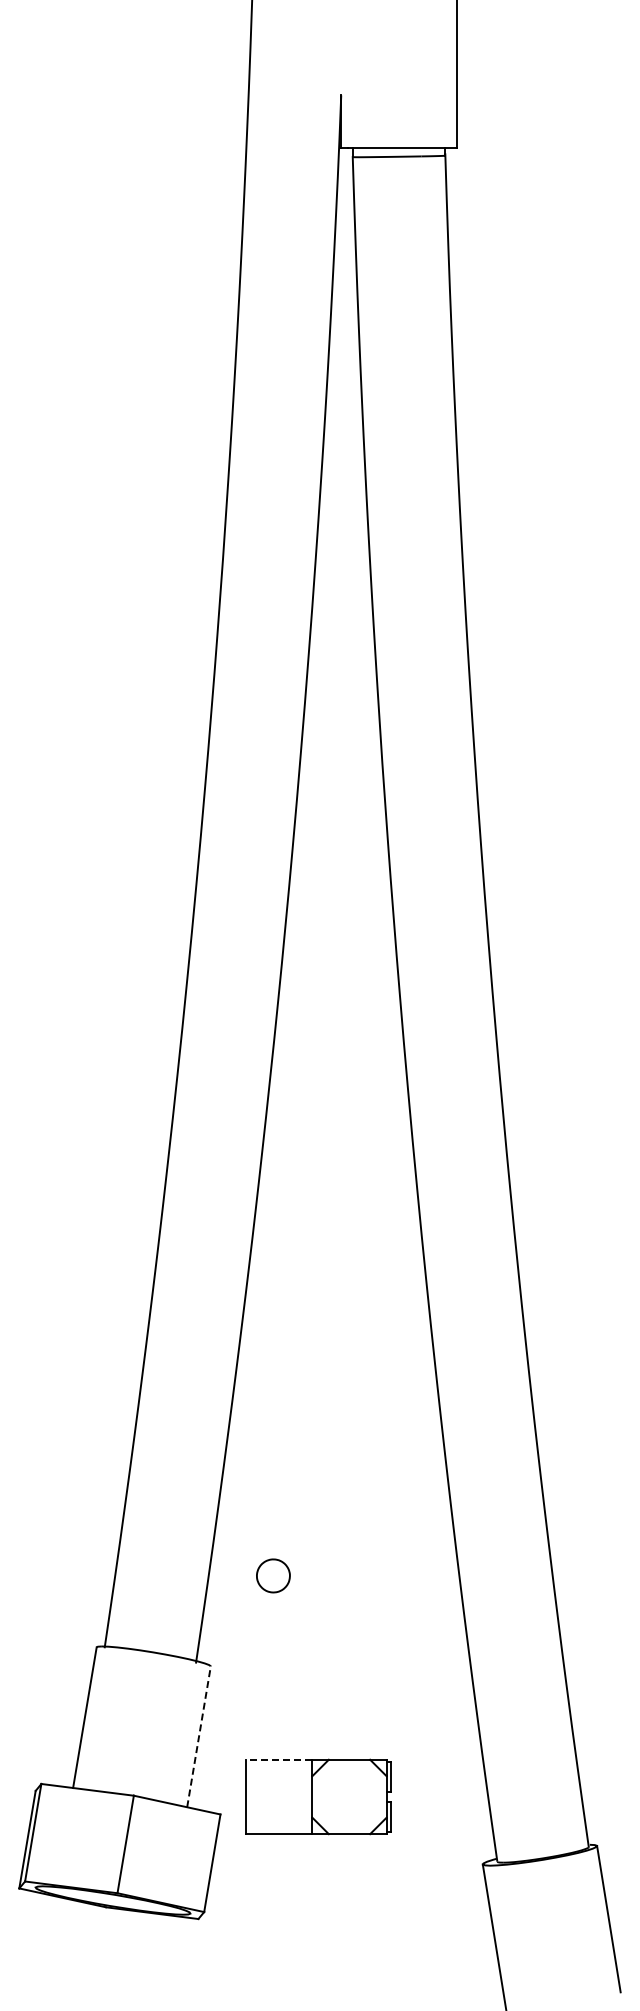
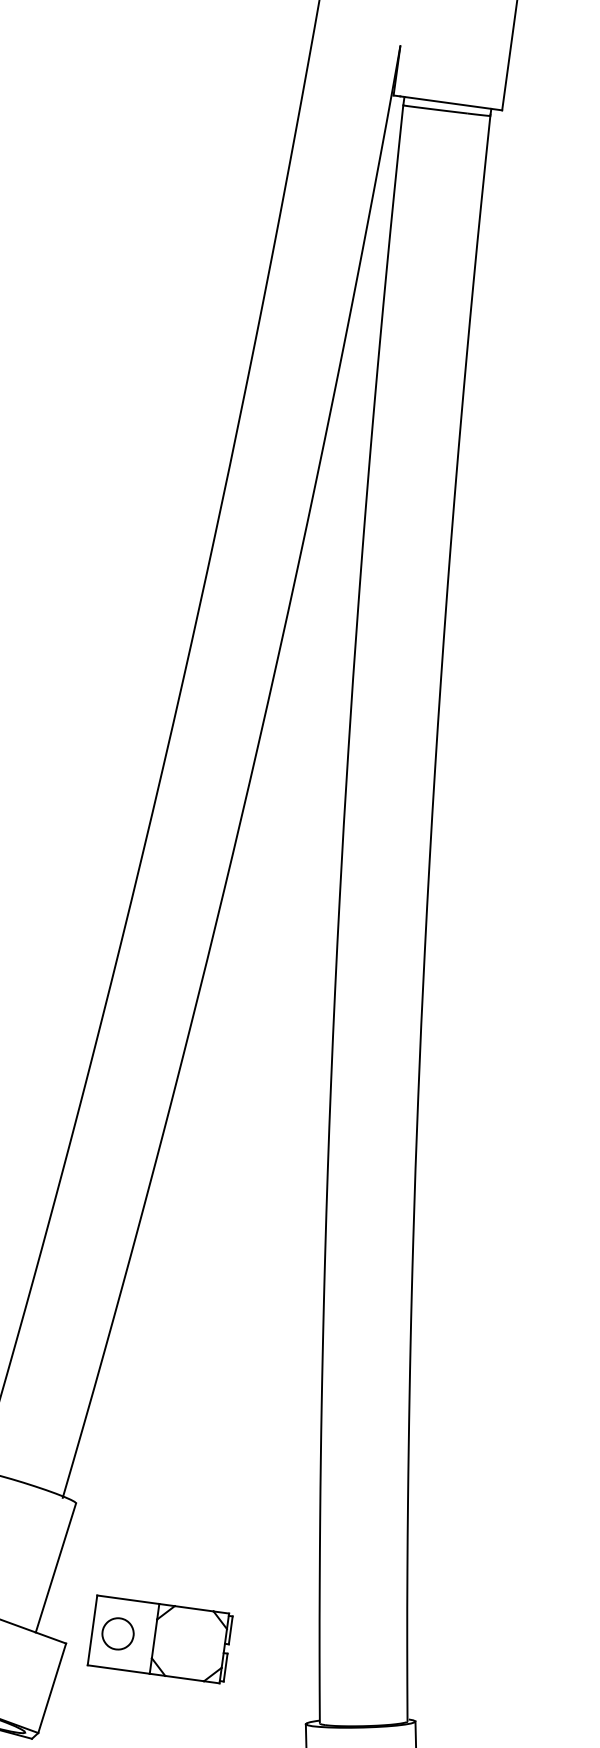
part: (273, 1575) -> (118, 1633), moved
line: (199, 1736) -> (56, 1567), dashed -> solid
line: (278, 1759) -> (127, 1599), dashed -> solid

